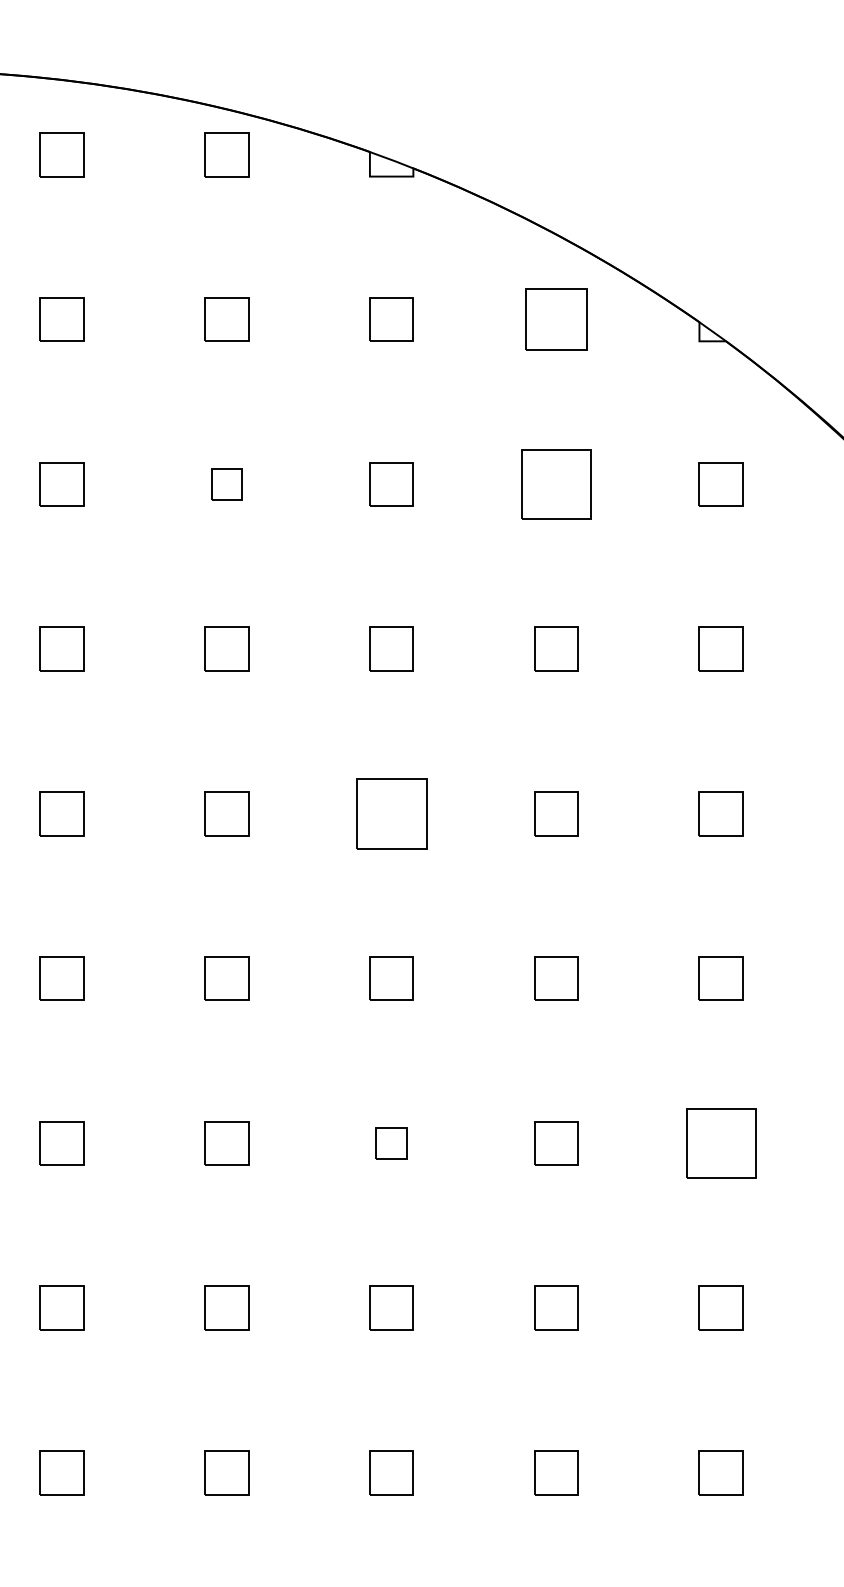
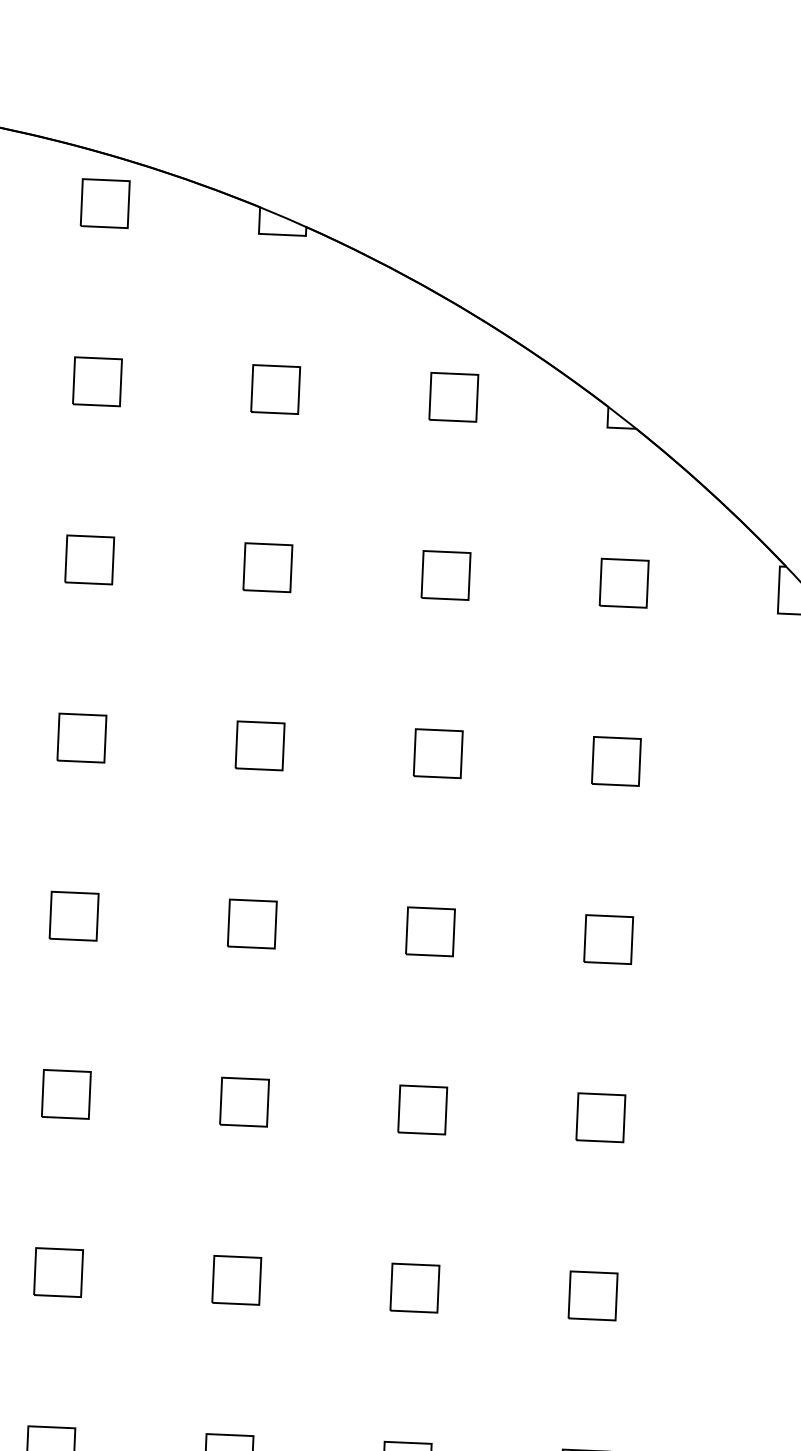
part: (556, 319) -> (453, 397), size x0.71
part: (226, 484) -> (89, 560), size x1.43
part: (556, 484) -> (446, 575), size x0.62
part: (391, 813) -> (252, 923), size x0.62
part: (391, 1143) -> (236, 1280), size x1.43
part: (720, 1143) -> (592, 1296), size x0.62

